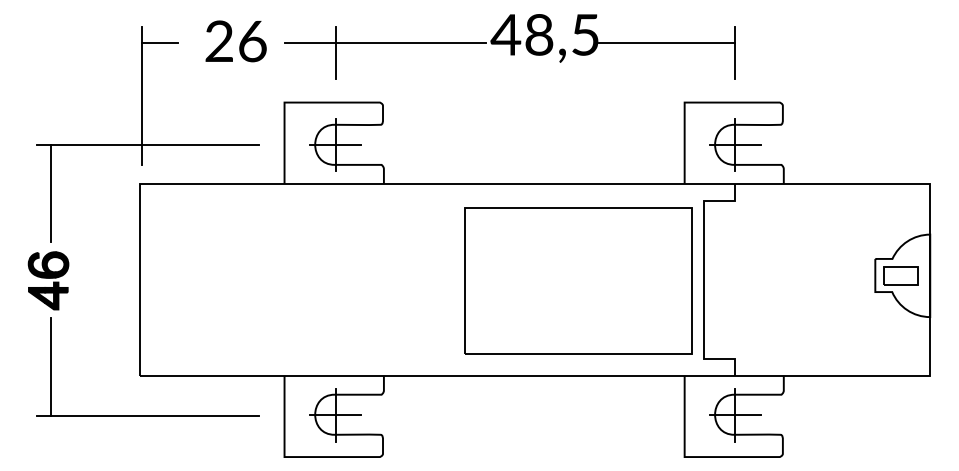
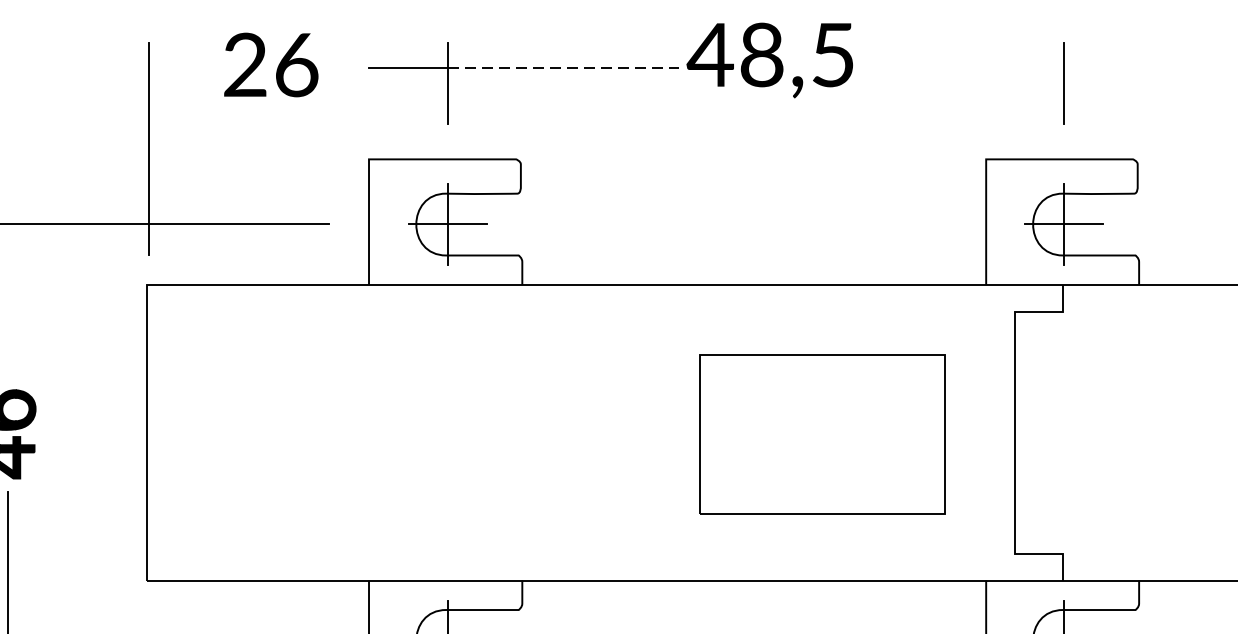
text: (235, 41) -> (270, 65), moved
line: (159, 43) -> (176, 68), removed
line: (410, 43) -> (563, 68), solid -> dashed
line: (666, 43) -> (958, 68), removed
line: (50, 192) -> (8, 298), removed
part: (578, 280) -> (822, 433), size x0.7

